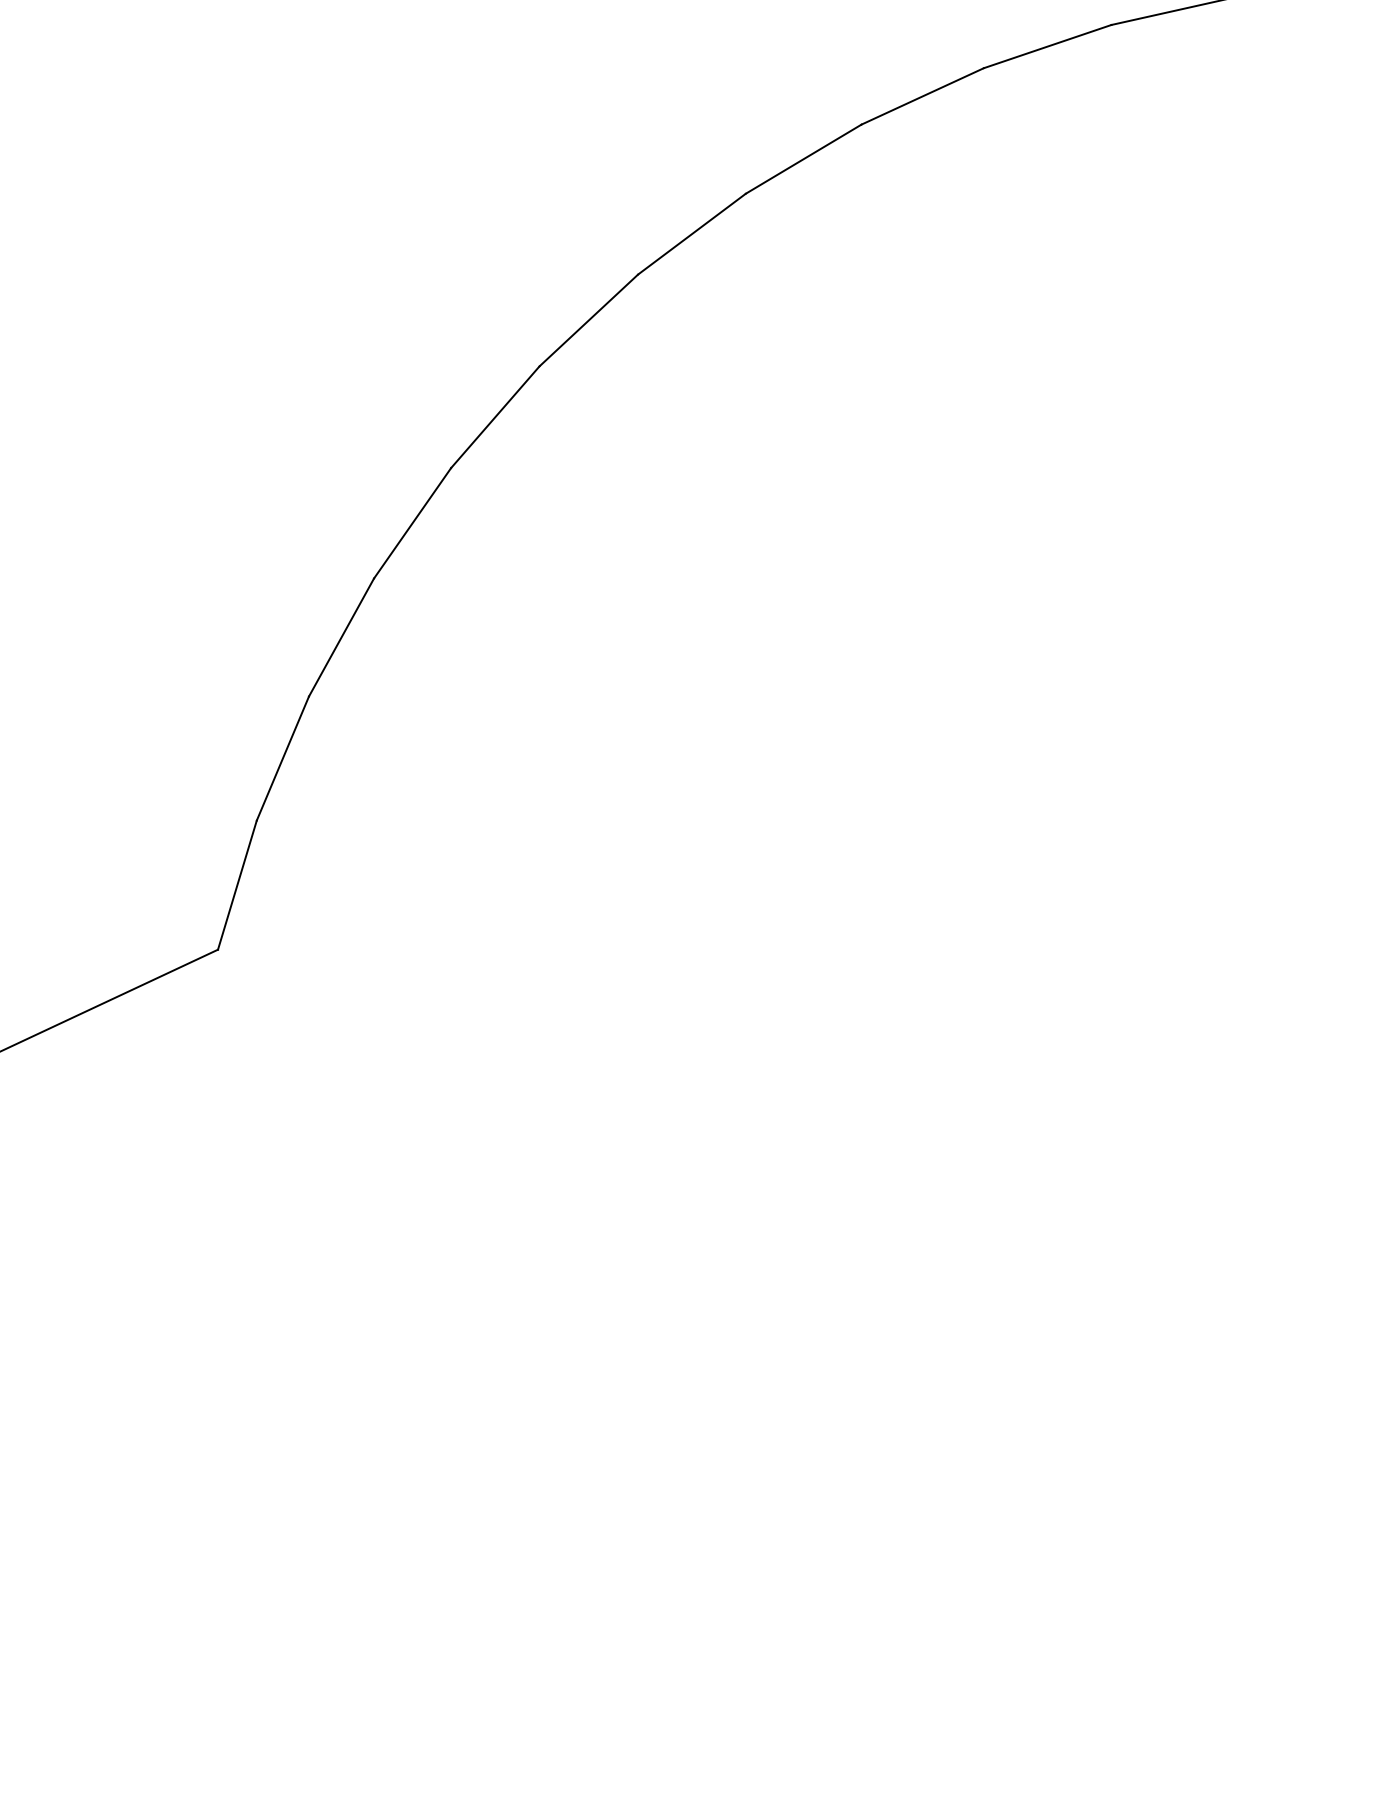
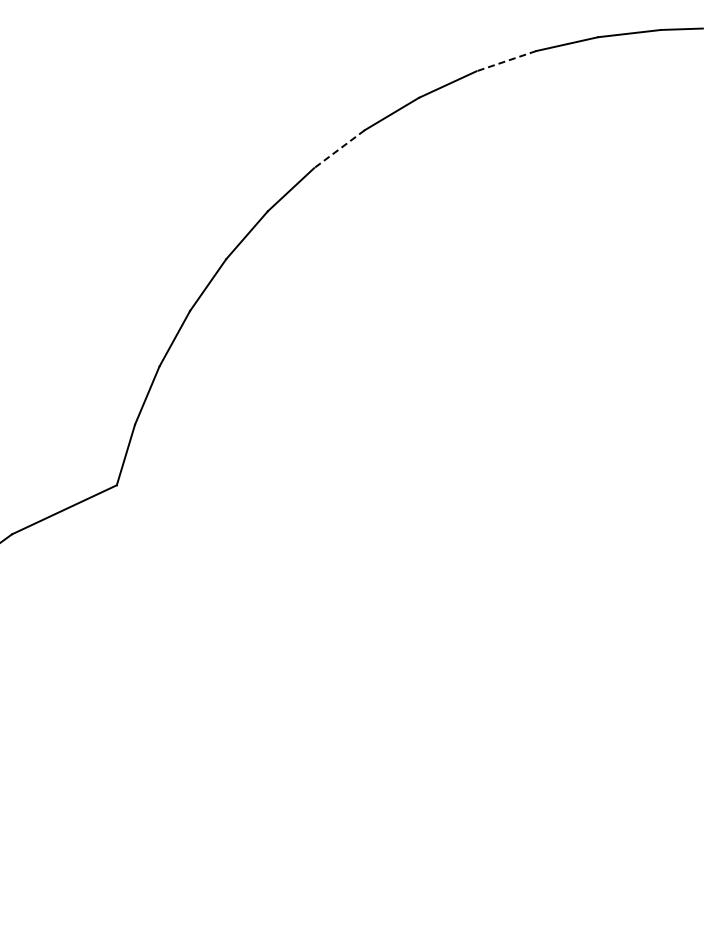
line: (1047, 47) -> (506, 61), solid -> dashed
line: (692, 234) -> (339, 149), solid -> dashed

